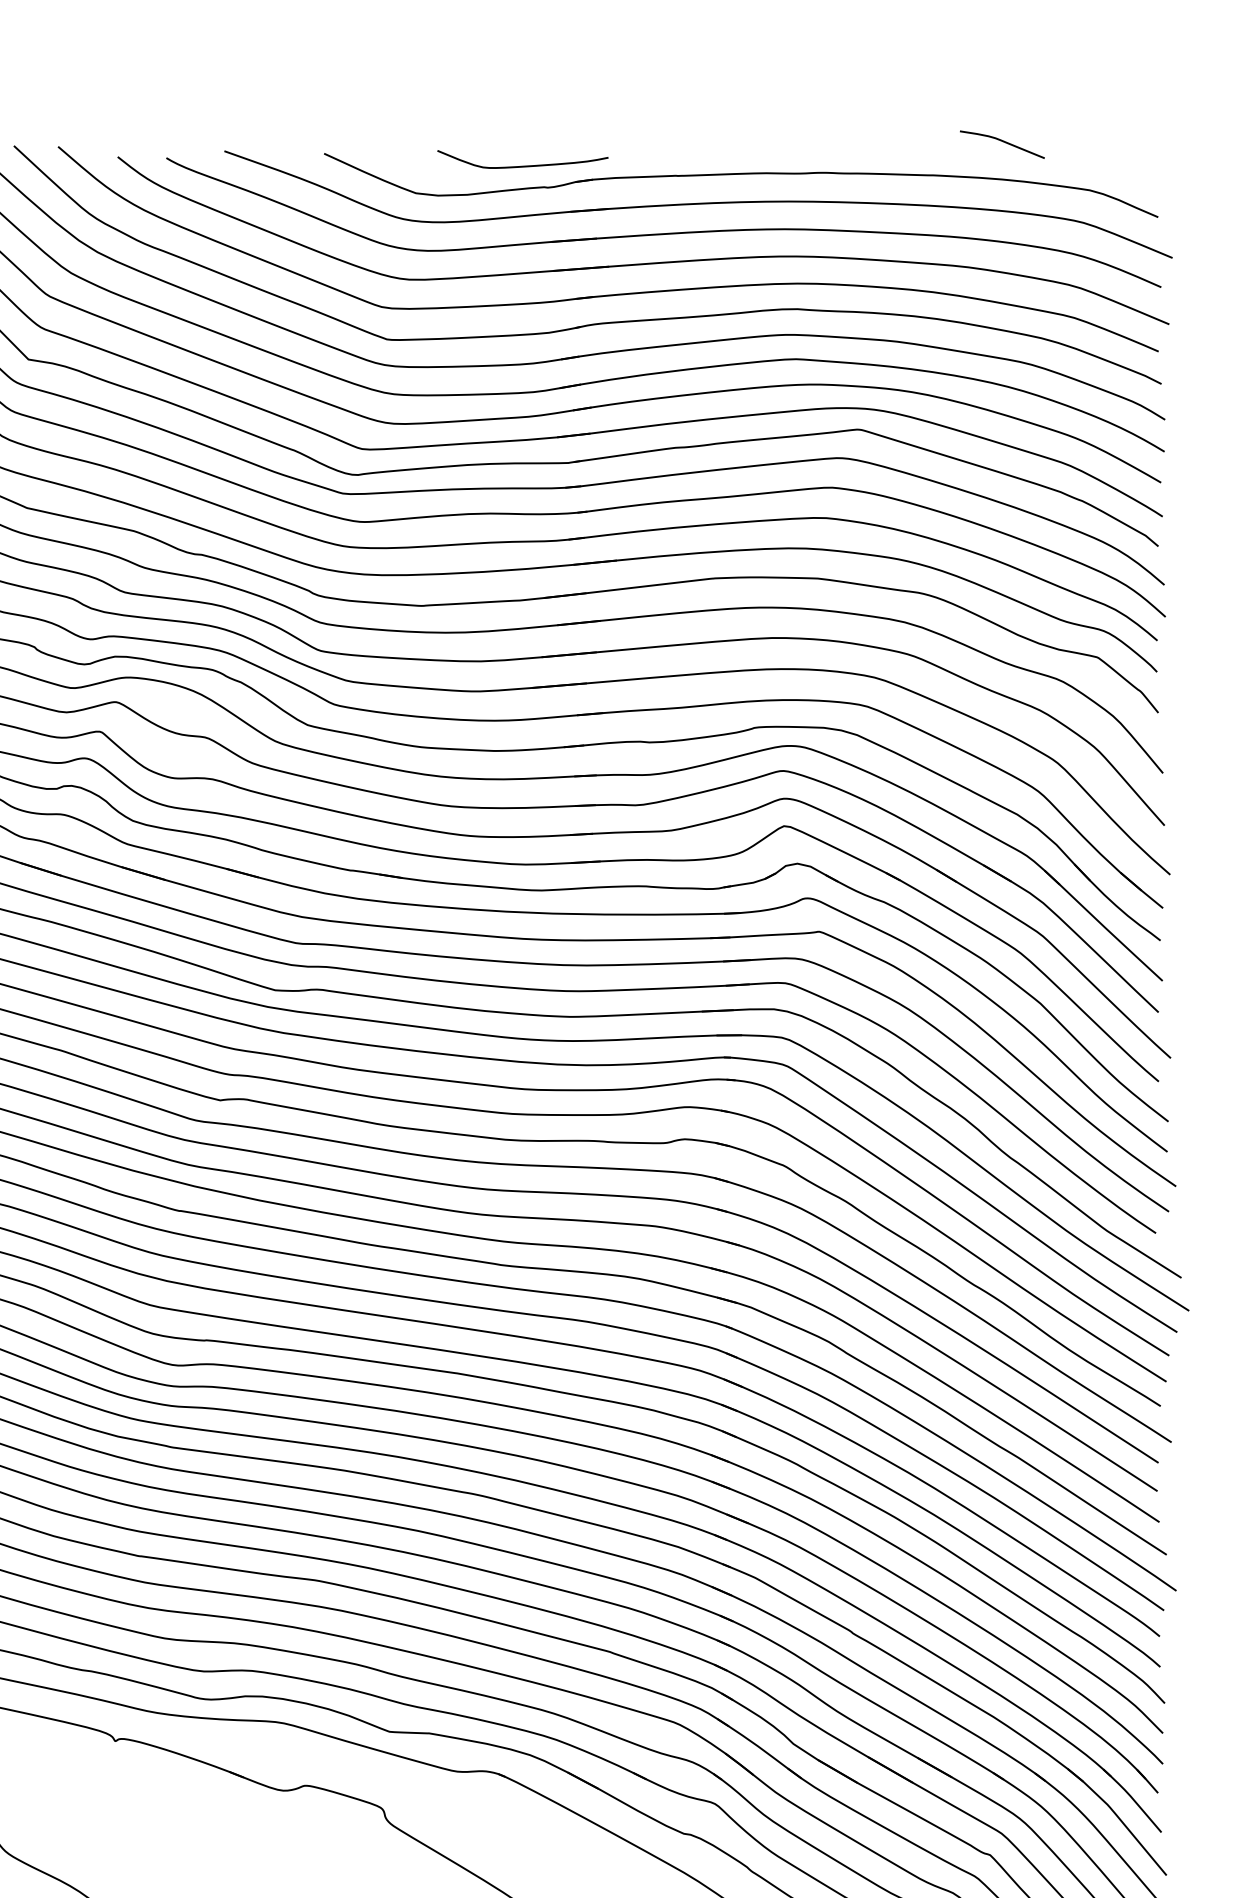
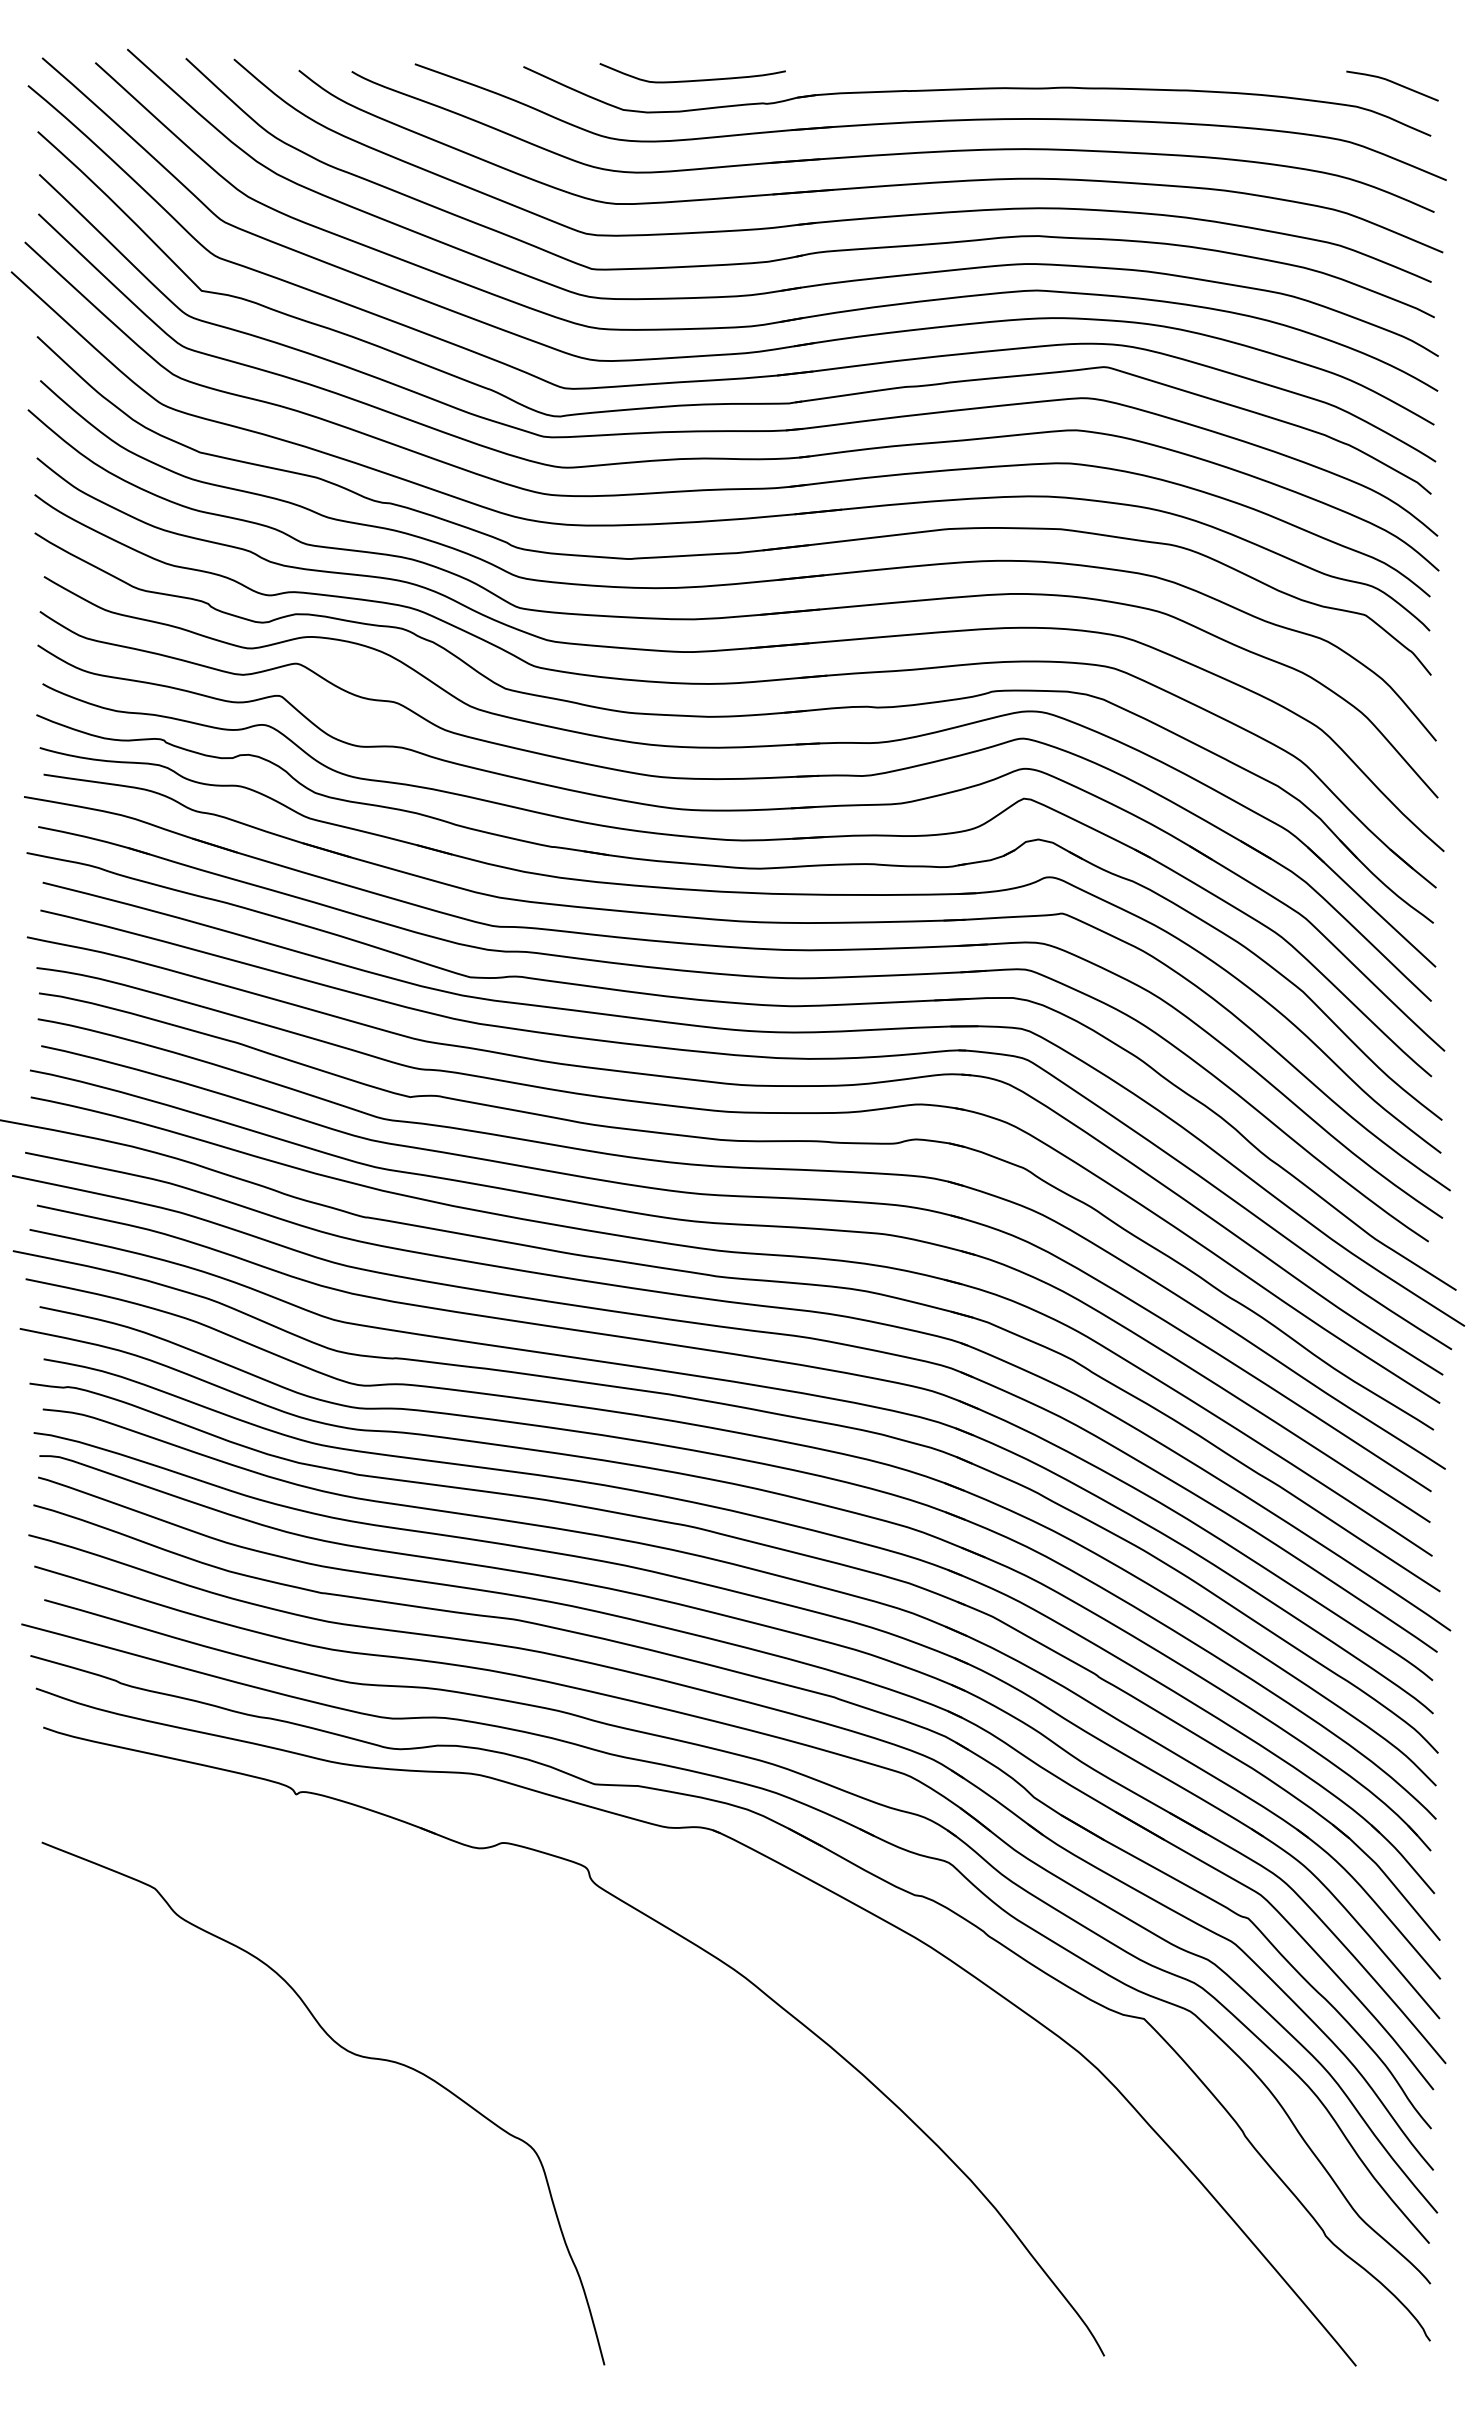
curve: (1003, 142) -> (1393, 83), moved
curve: (525, 165) -> (695, 79), moved

